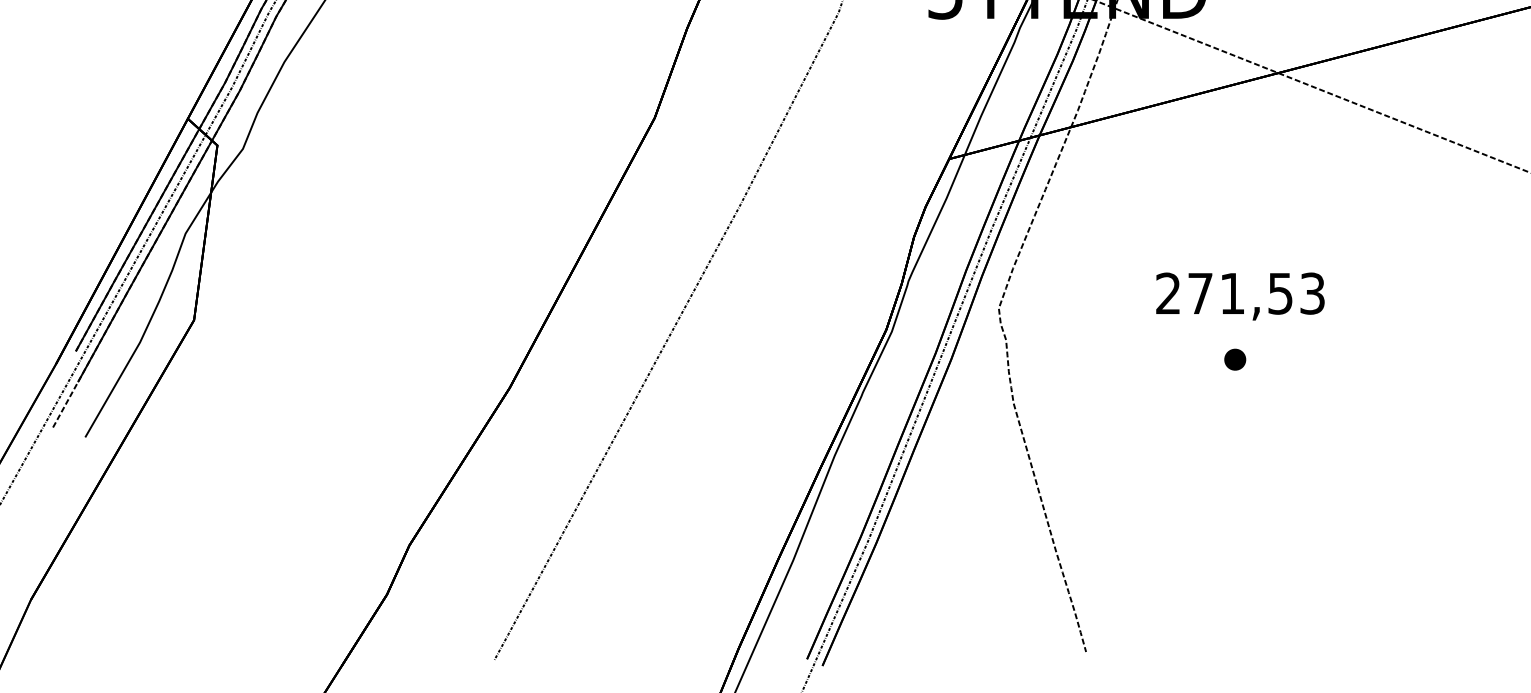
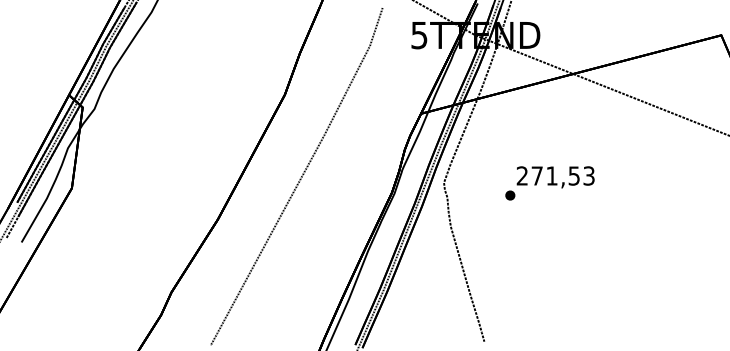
part: (1235, 359) -> (510, 195), moved

